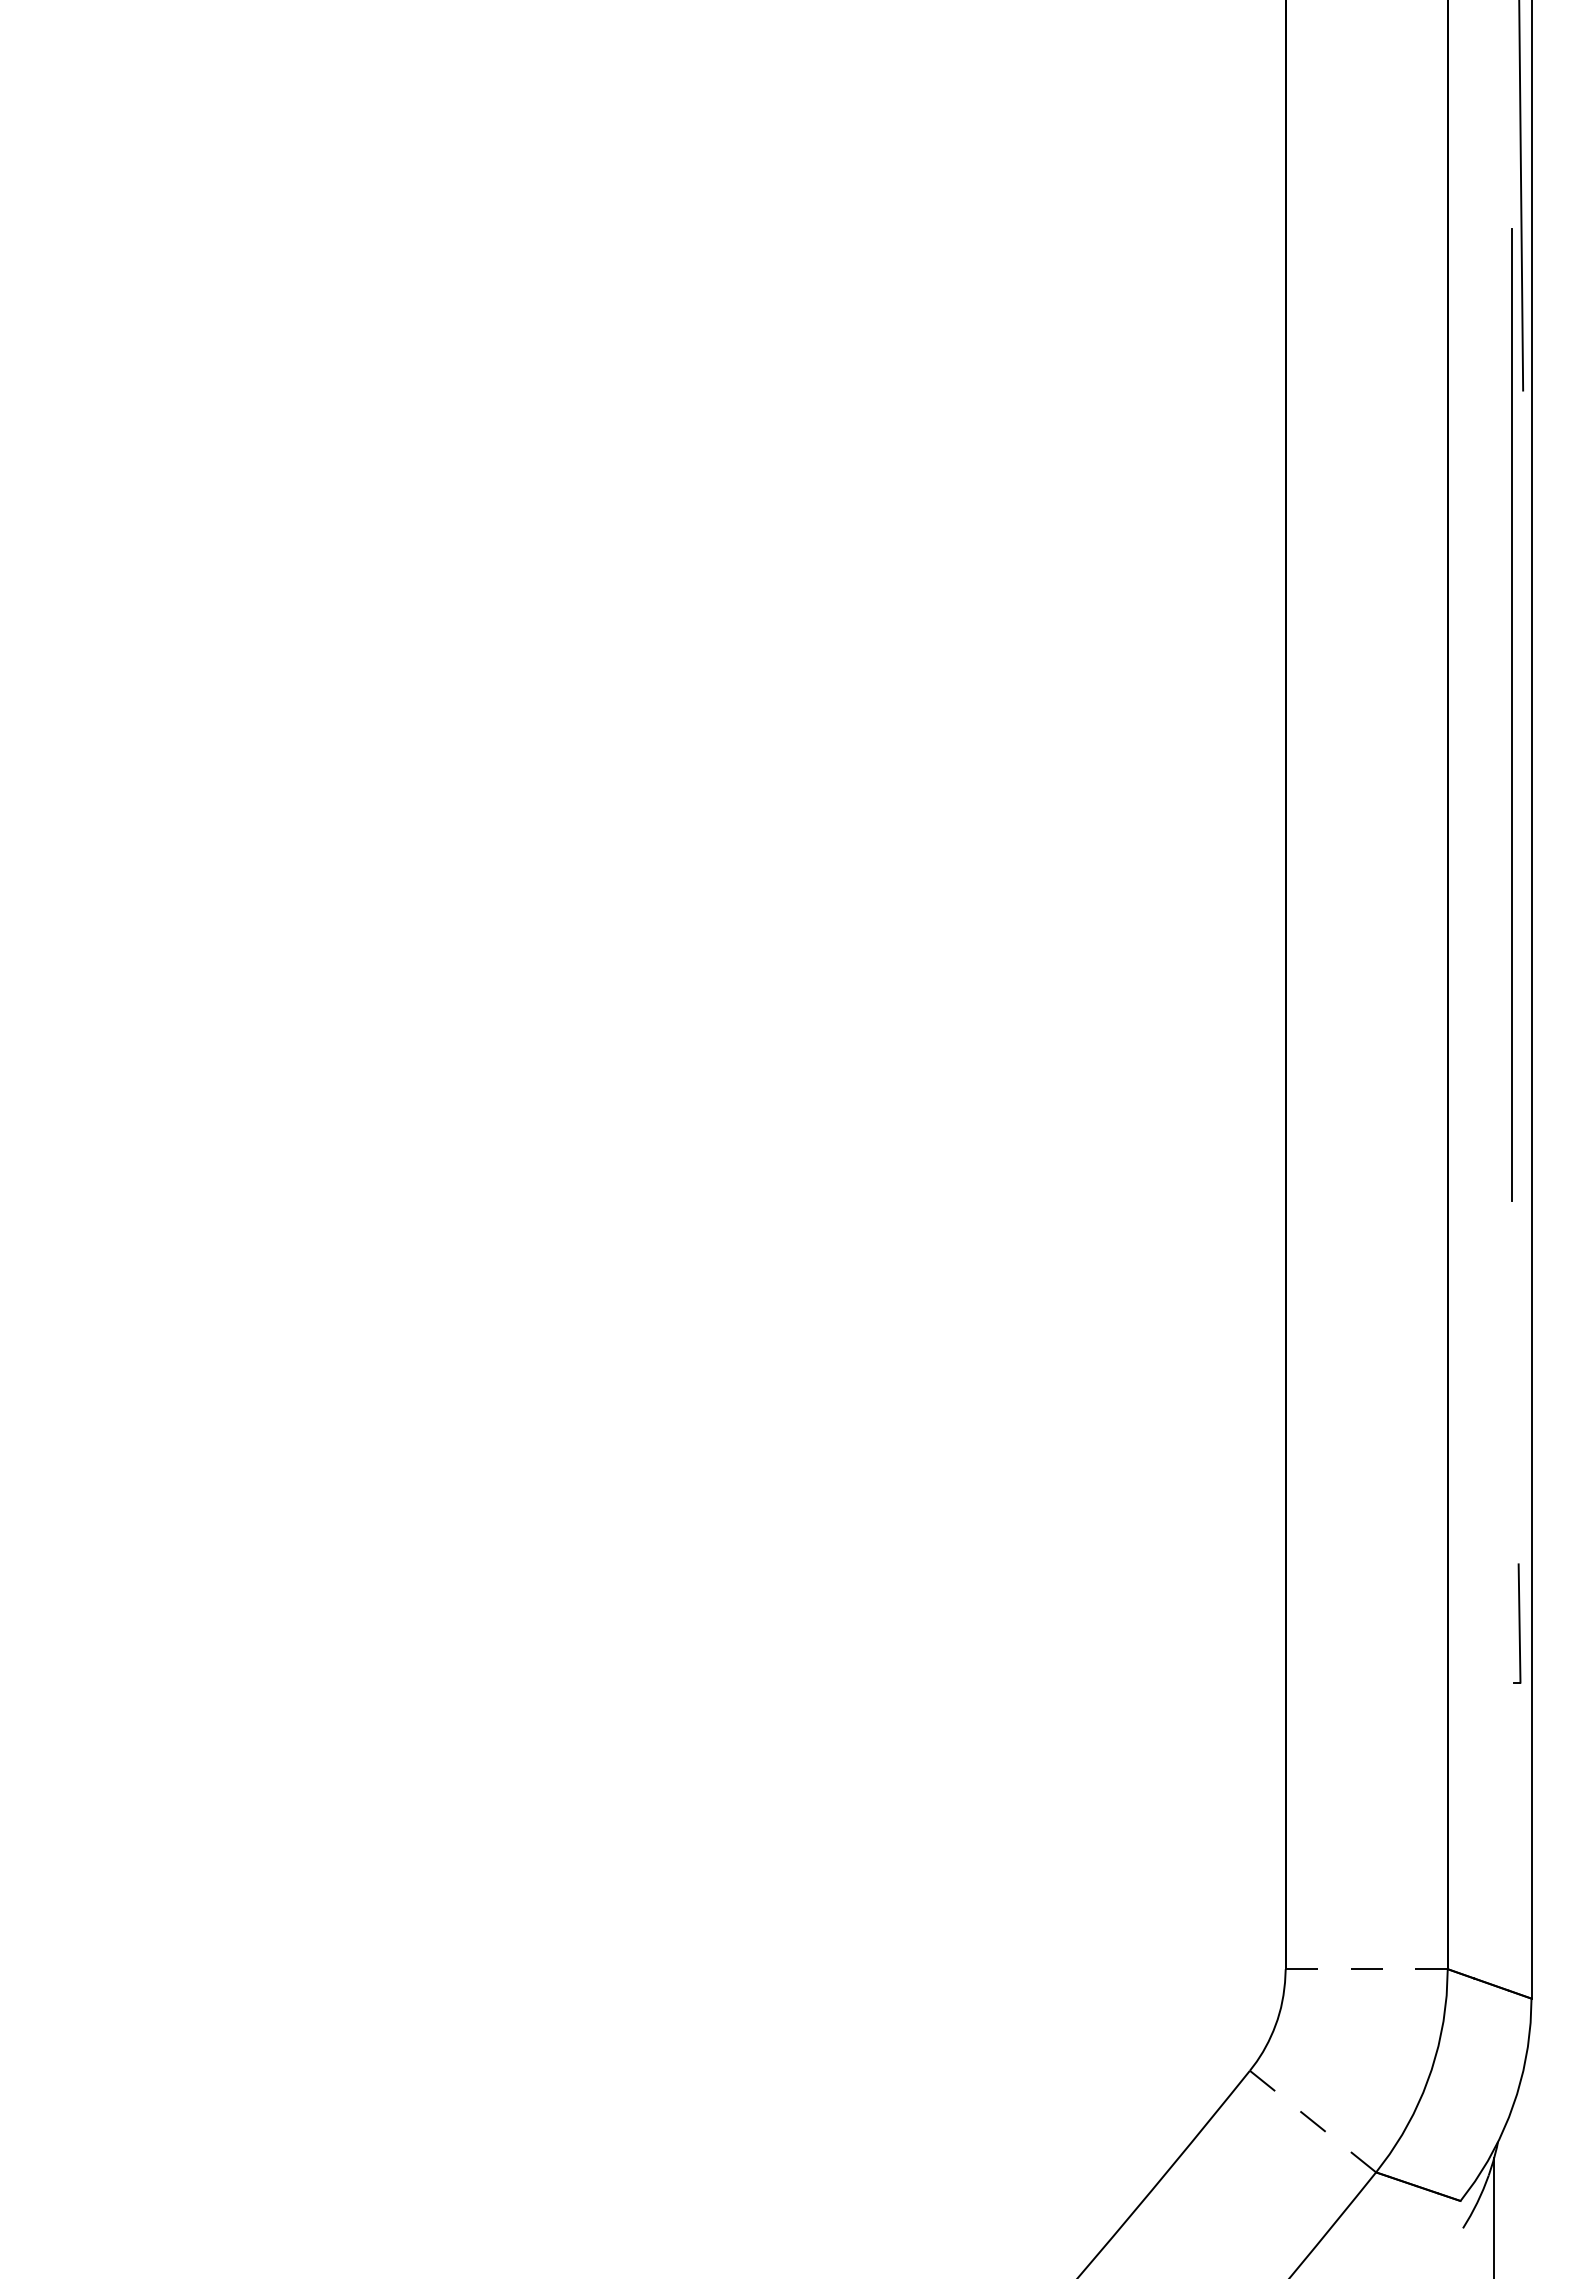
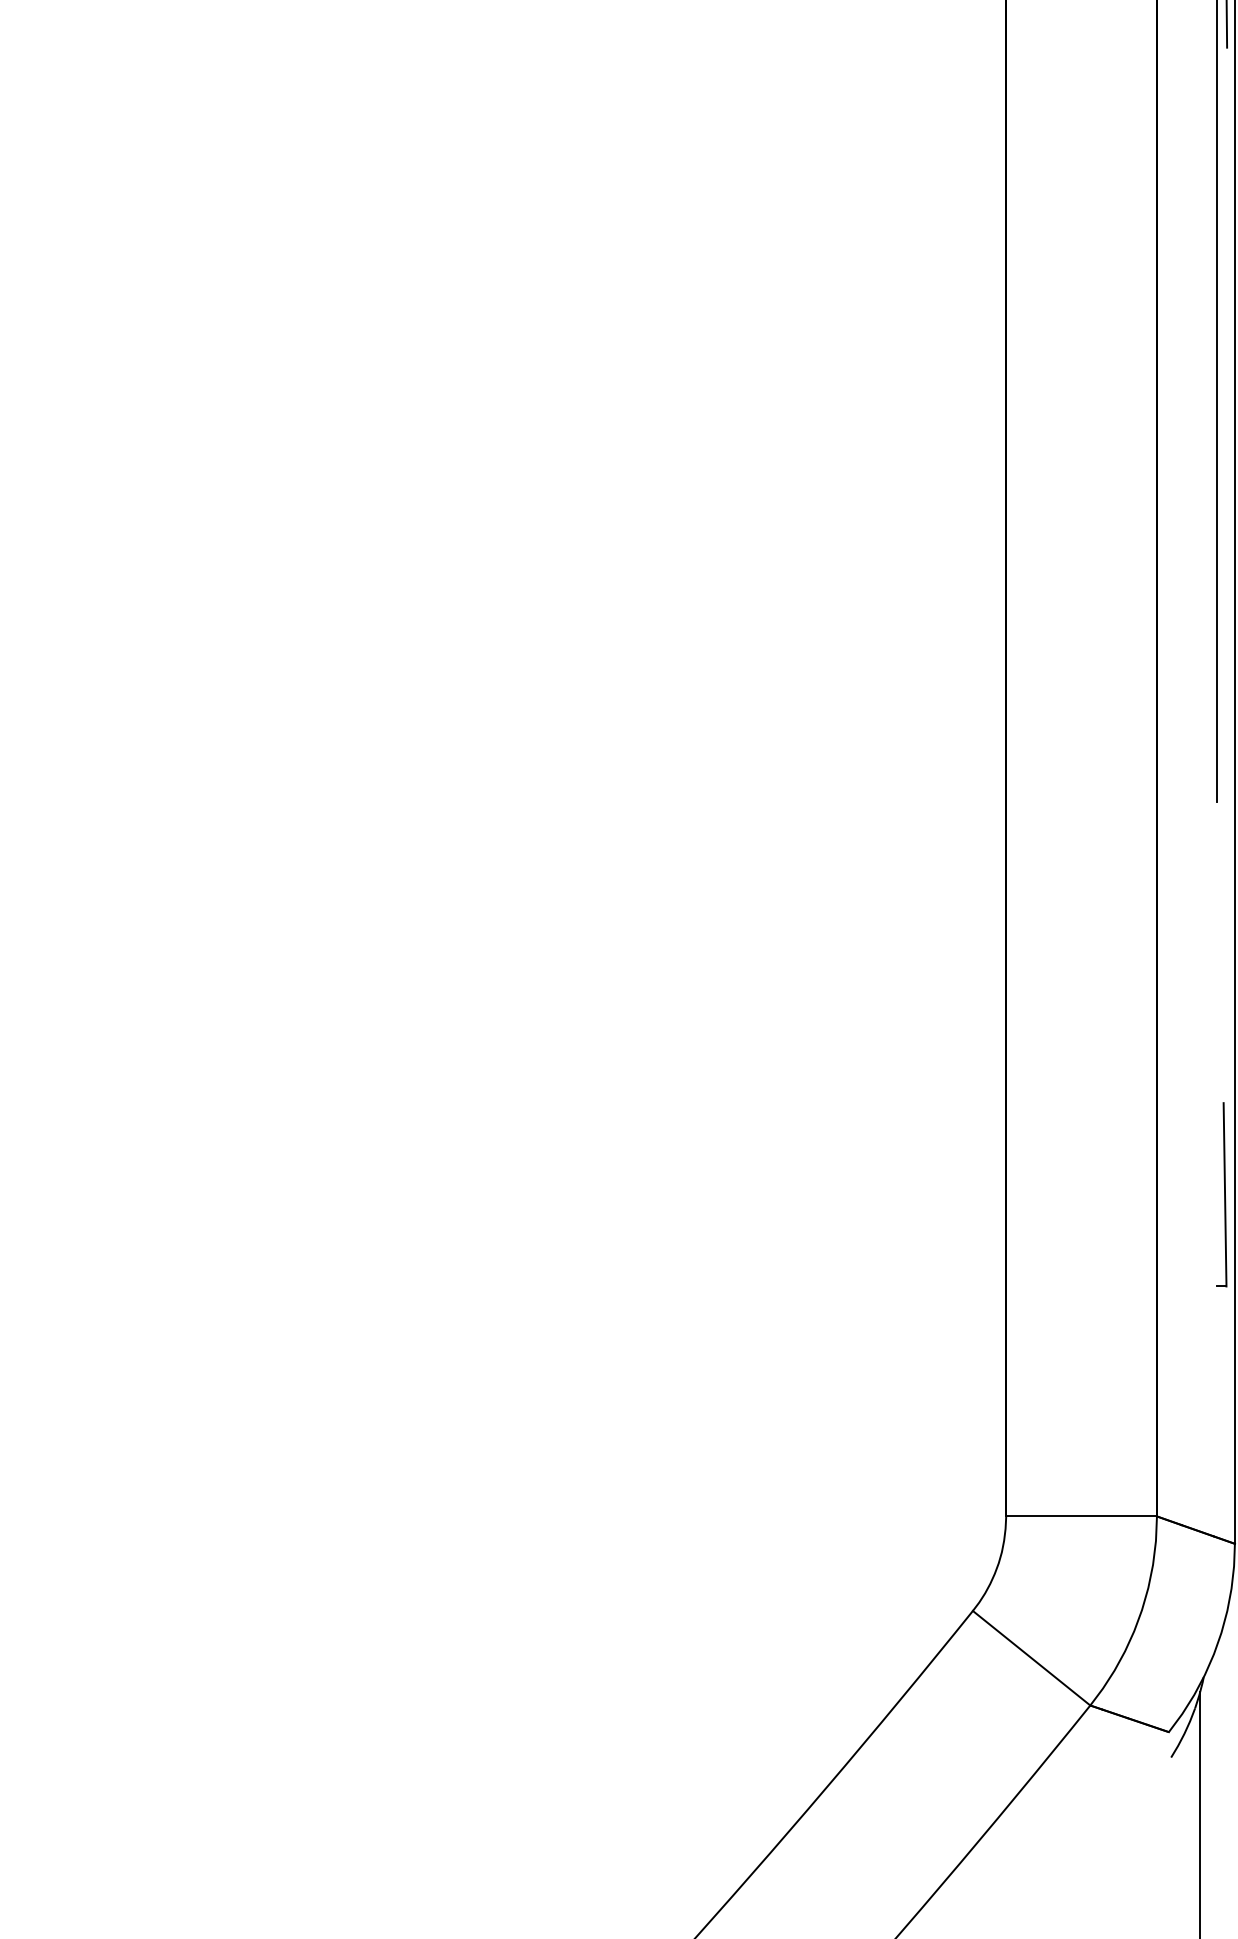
part: (1517, 1623) -> (1221, 1194), size x1.67
line: (1367, 1969) -> (1082, 1516), dashed -> solid
line: (1313, 2121) -> (1032, 1658), dashed -> solid

